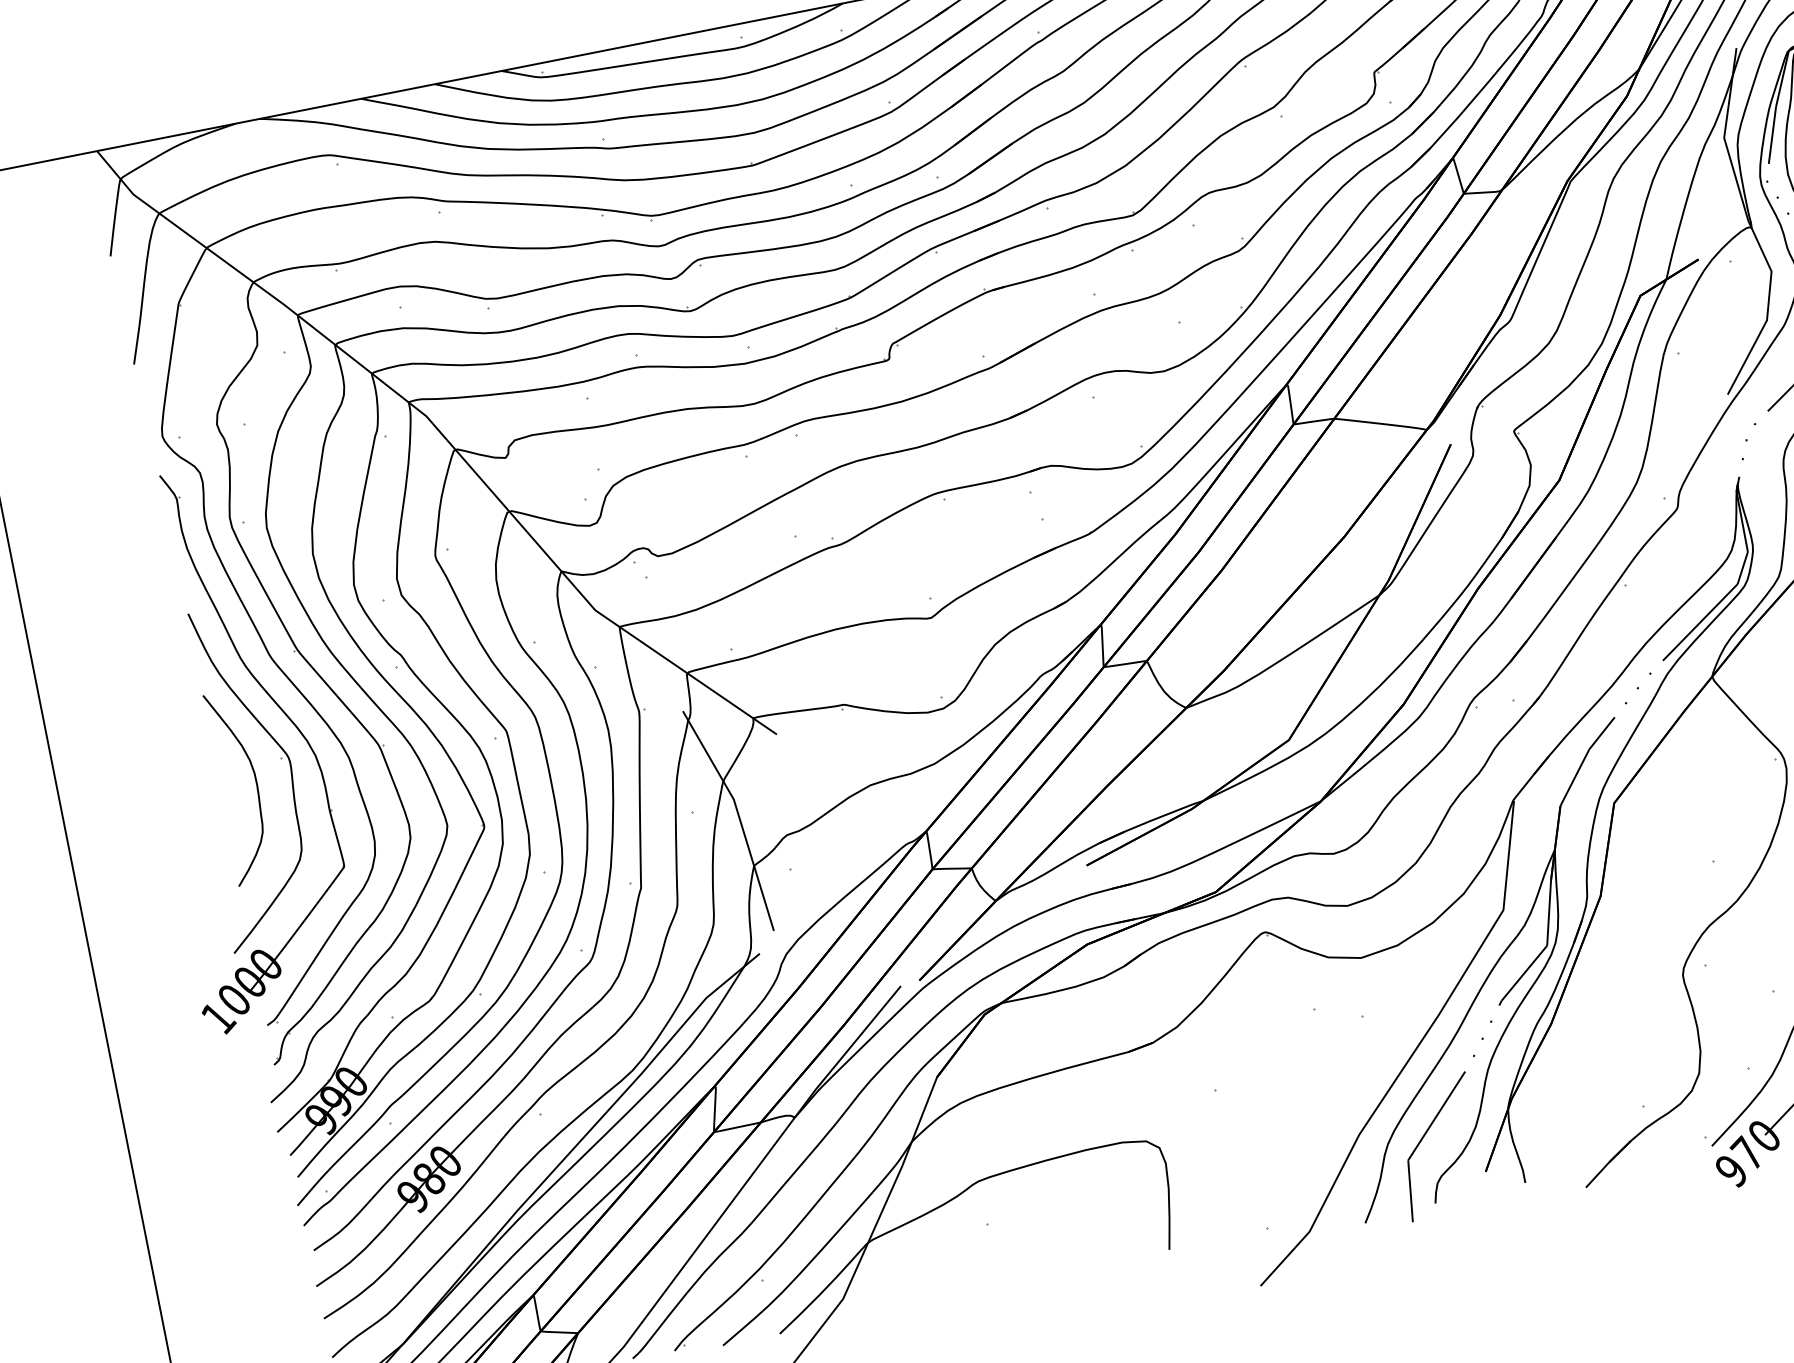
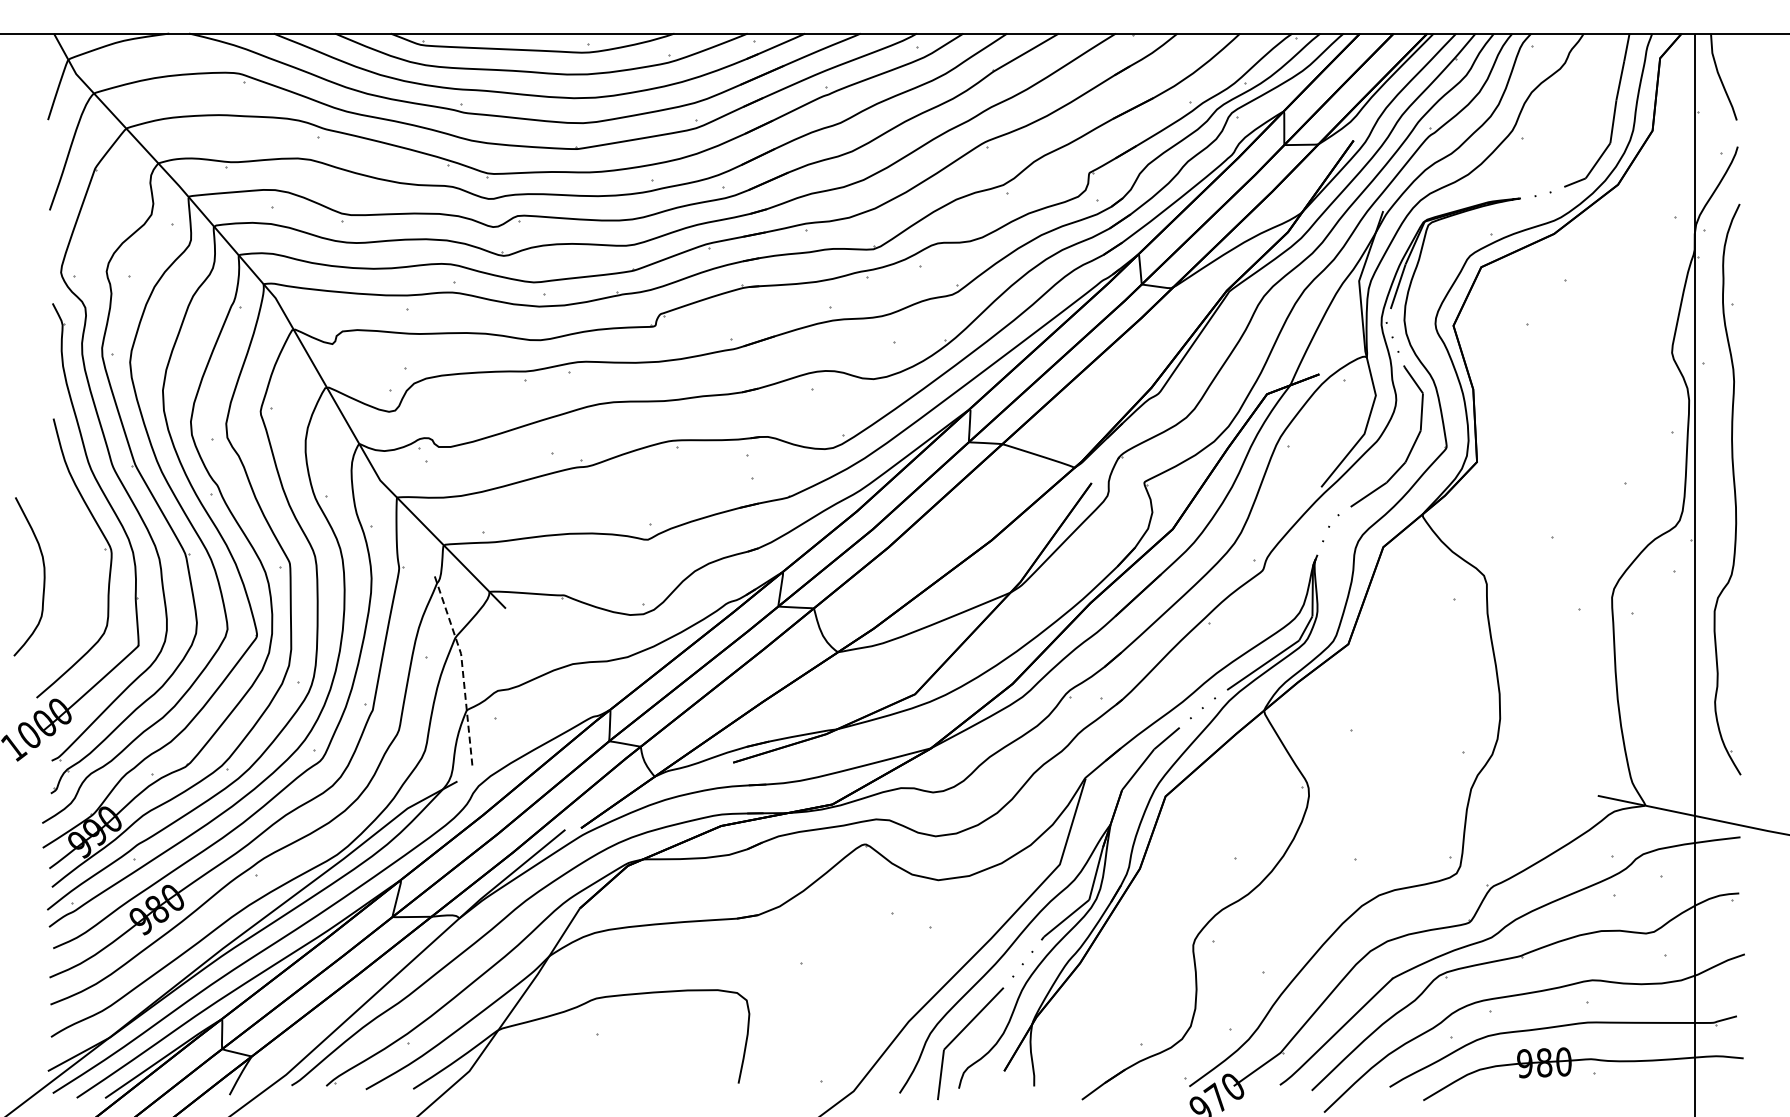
curve: (255, 783) -> (43, 576), moved
line: (738, 815) -> (462, 667), solid -> dashed

